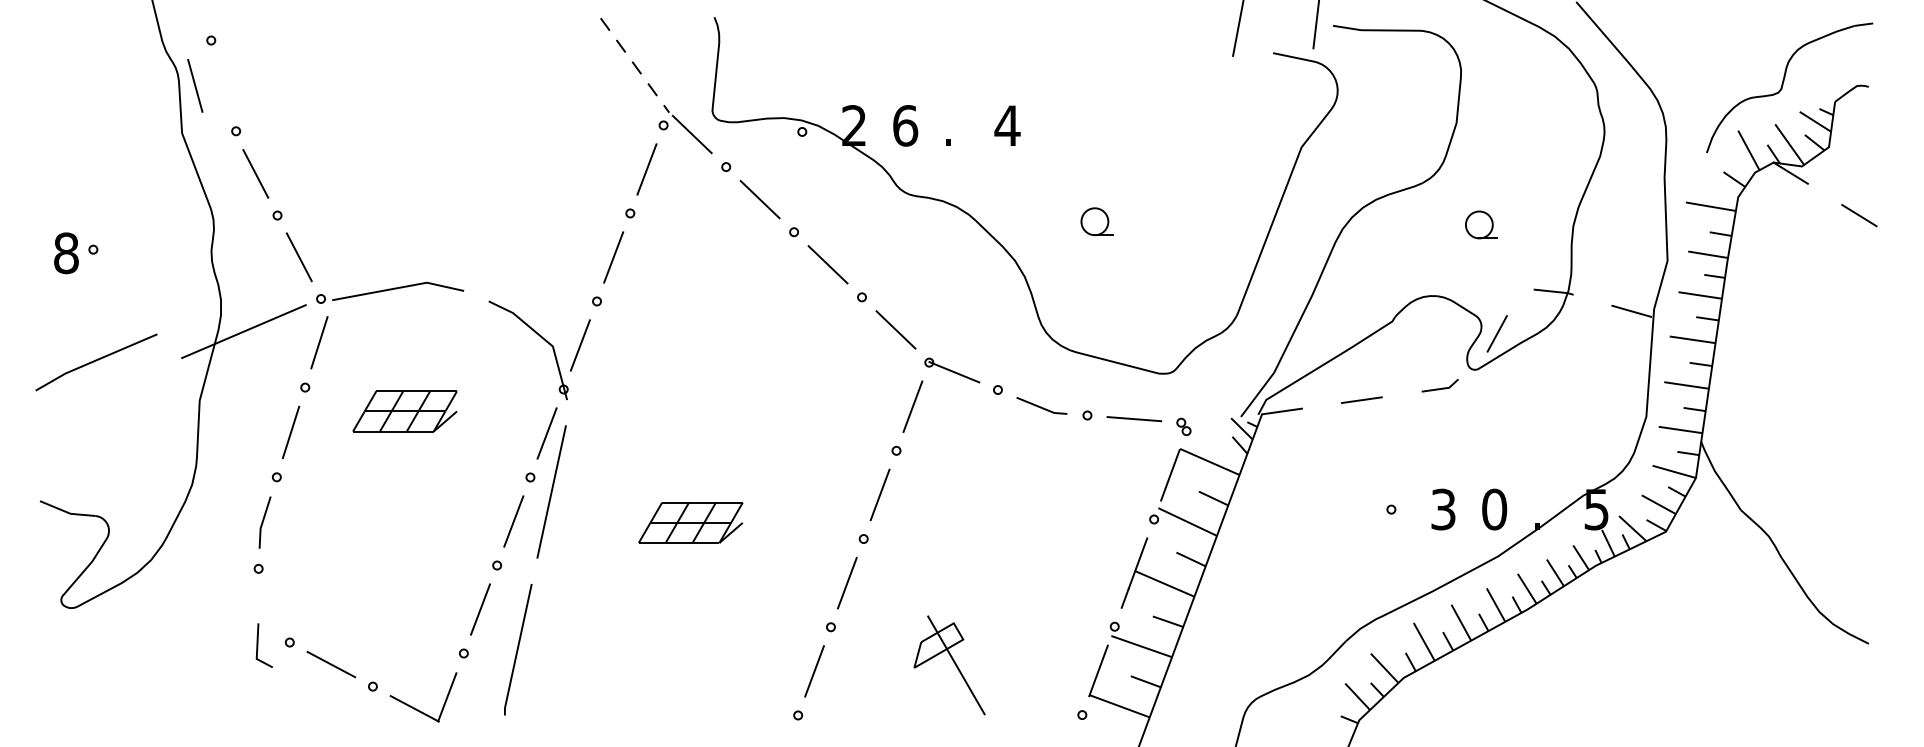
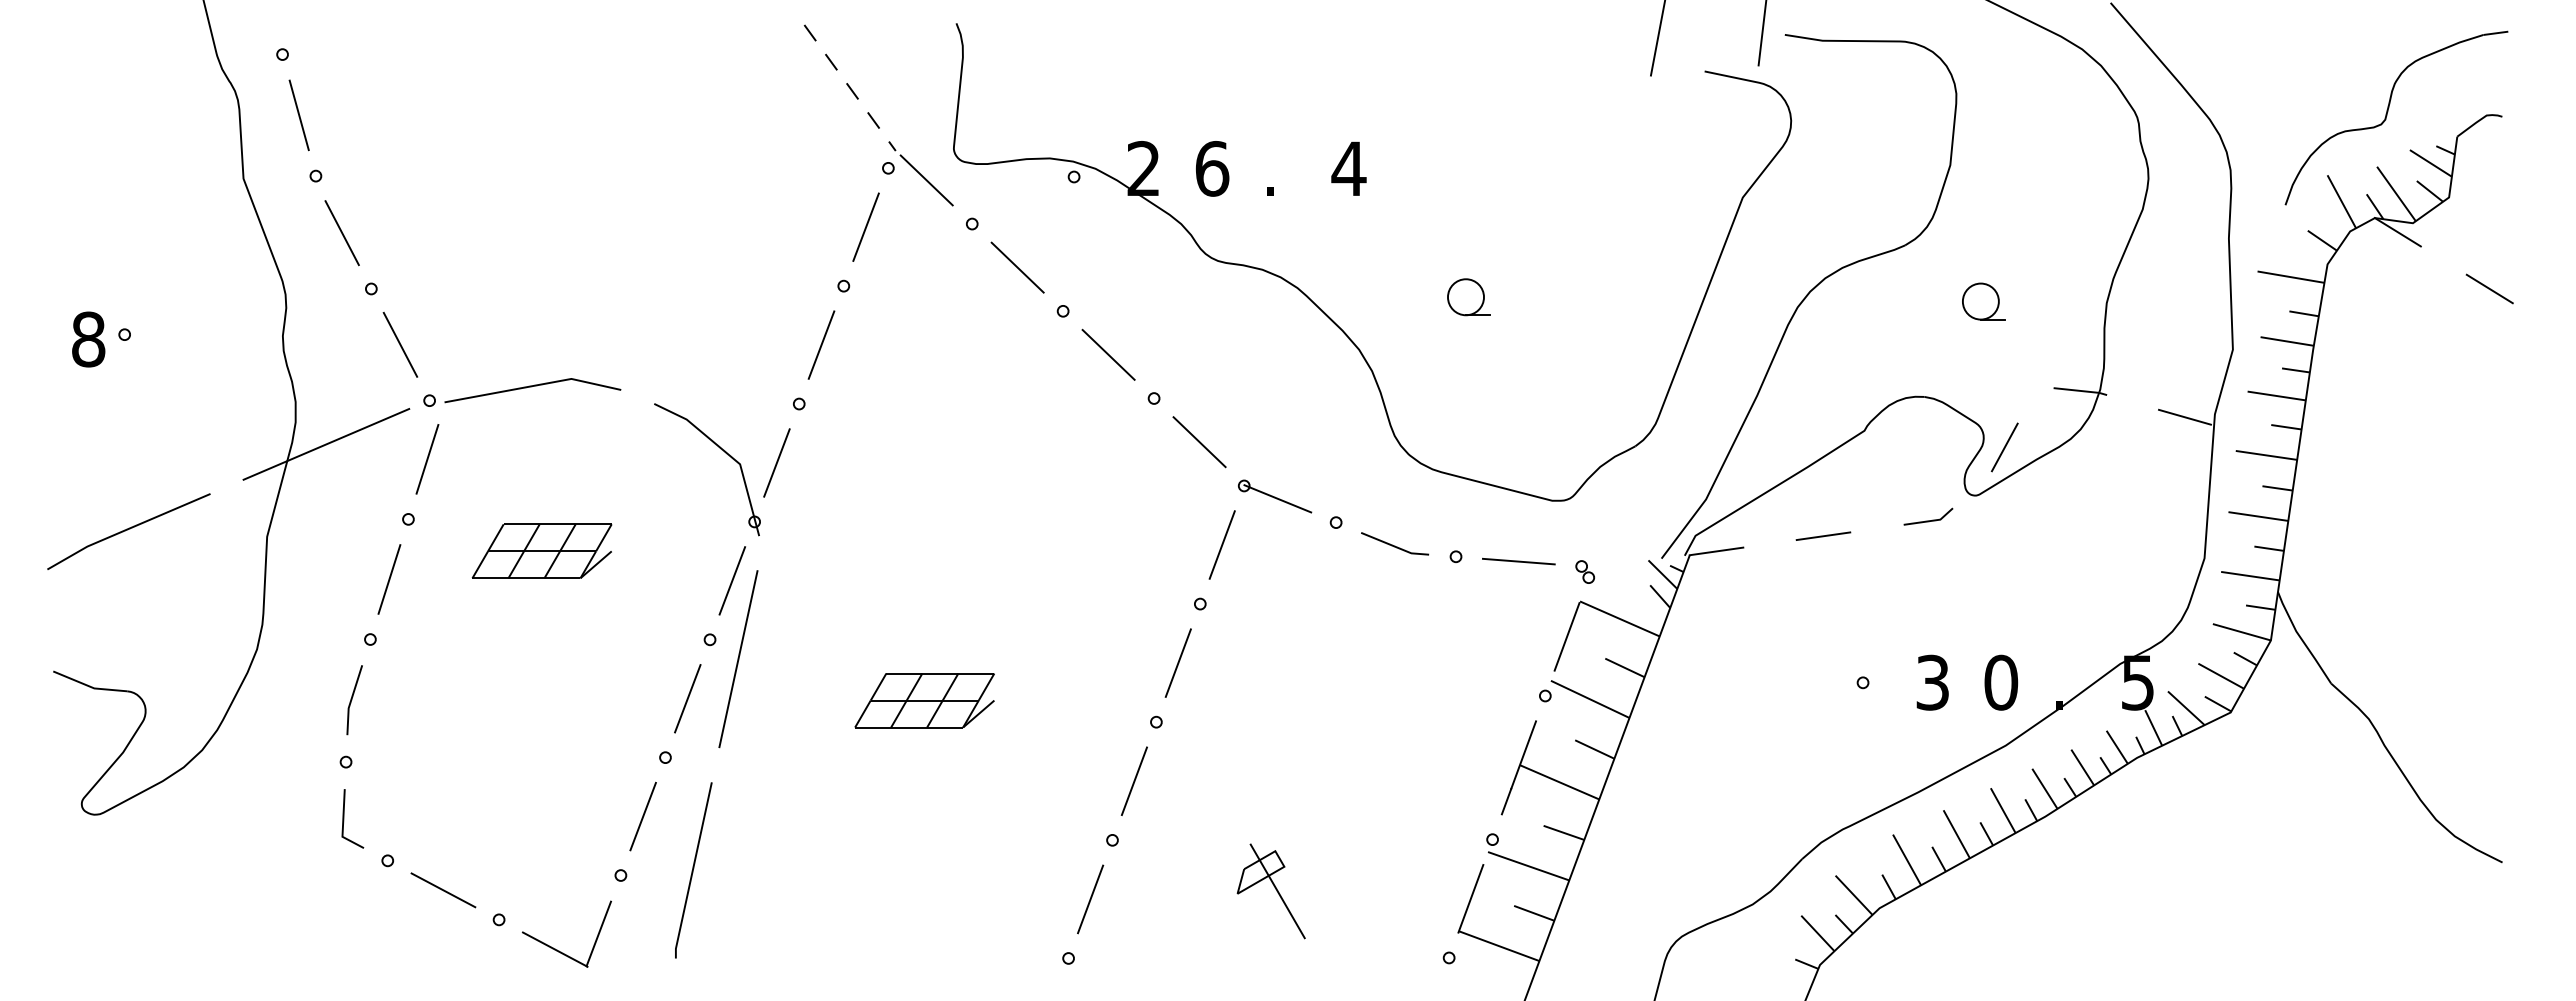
line: (194, 86) -> (298, 115), moved
line: (95, 361) -> (127, 530), moved
line: (258, 645) -> (344, 818), moved
part: (948, 665) -> (1270, 891), size x0.71

